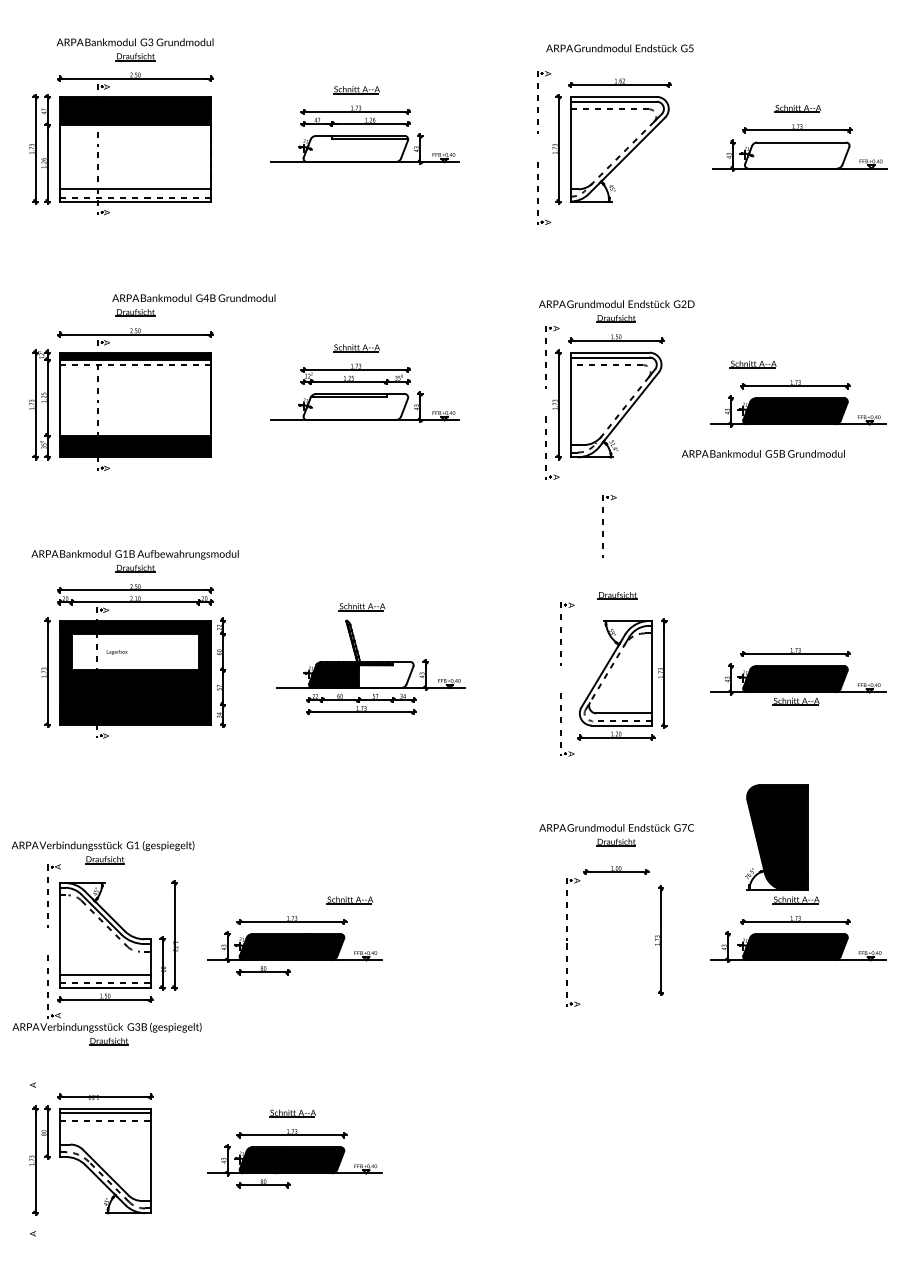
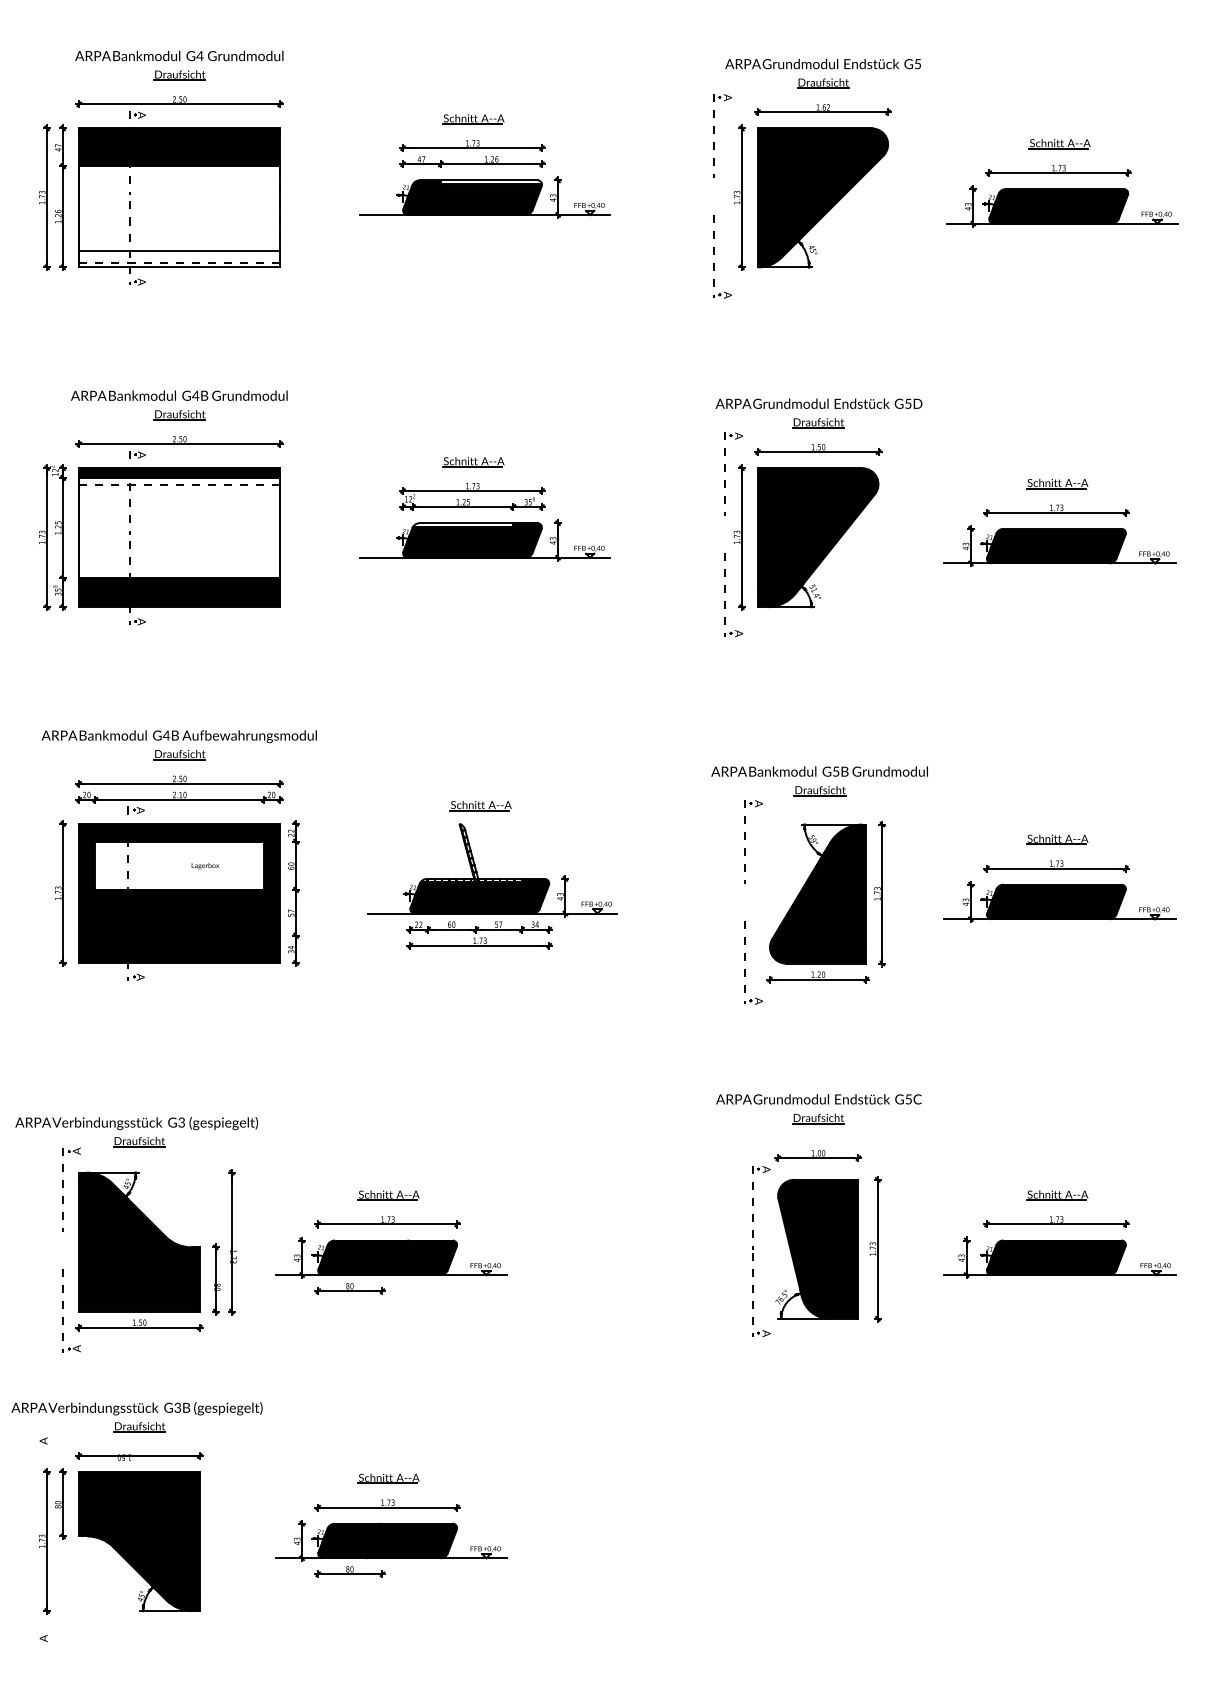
text: (150, 42) -> (199, 56), G3 -> G4
part: (620, 63) -> (823, 83), added
fill: (355, 148) -> (472, 197), added
fill: (620, 148) -> (823, 197), added
fill: (797, 155) -> (1058, 206), added
text: (193, 297) -> (179, 395), moved
text: (684, 303) -> (908, 403), G2D -> G5D
part: (753, 364) -> (1057, 483), moved
fill: (616, 404) -> (818, 537), added
fill: (355, 407) -> (472, 540), added
text: (763, 453) -> (819, 771), moved
part: (603, 524) -> (801, 696), removed
text: (125, 553) -> (166, 735), G1B -> G4B
text: (116, 652) -> (204, 866), moved
fill: (615, 672) -> (817, 893), added
fill: (385, 675) -> (512, 896), added
part: (796, 701) -> (1057, 839), moved
text: (684, 827) -> (908, 1099), G7C -> G5C
part: (775, 837) -> (816, 1249), moved
text: (136, 845) -> (181, 1122), G1 -> G3
part: (349, 900) -> (388, 1195), moved
fill: (105, 934) -> (139, 1241), added
part: (106, 1034) -> (136, 1417), moved
fill: (105, 1160) -> (139, 1541), added

